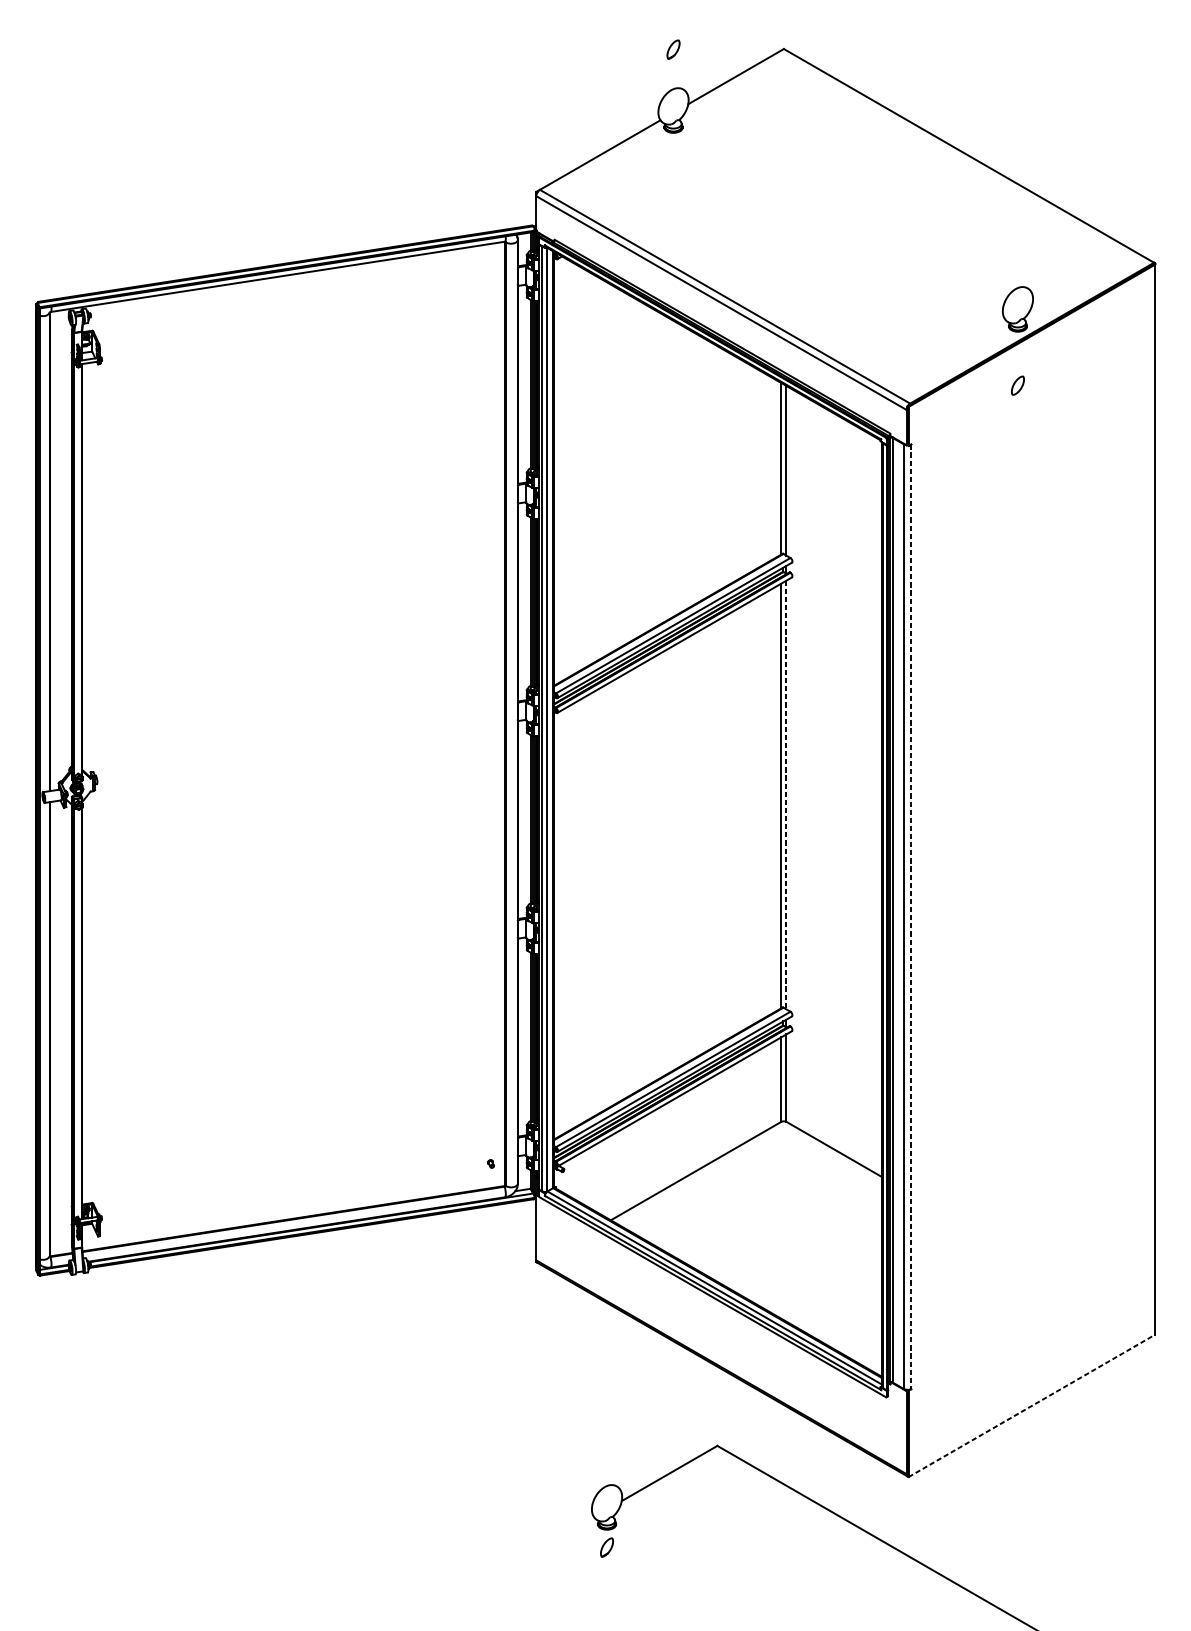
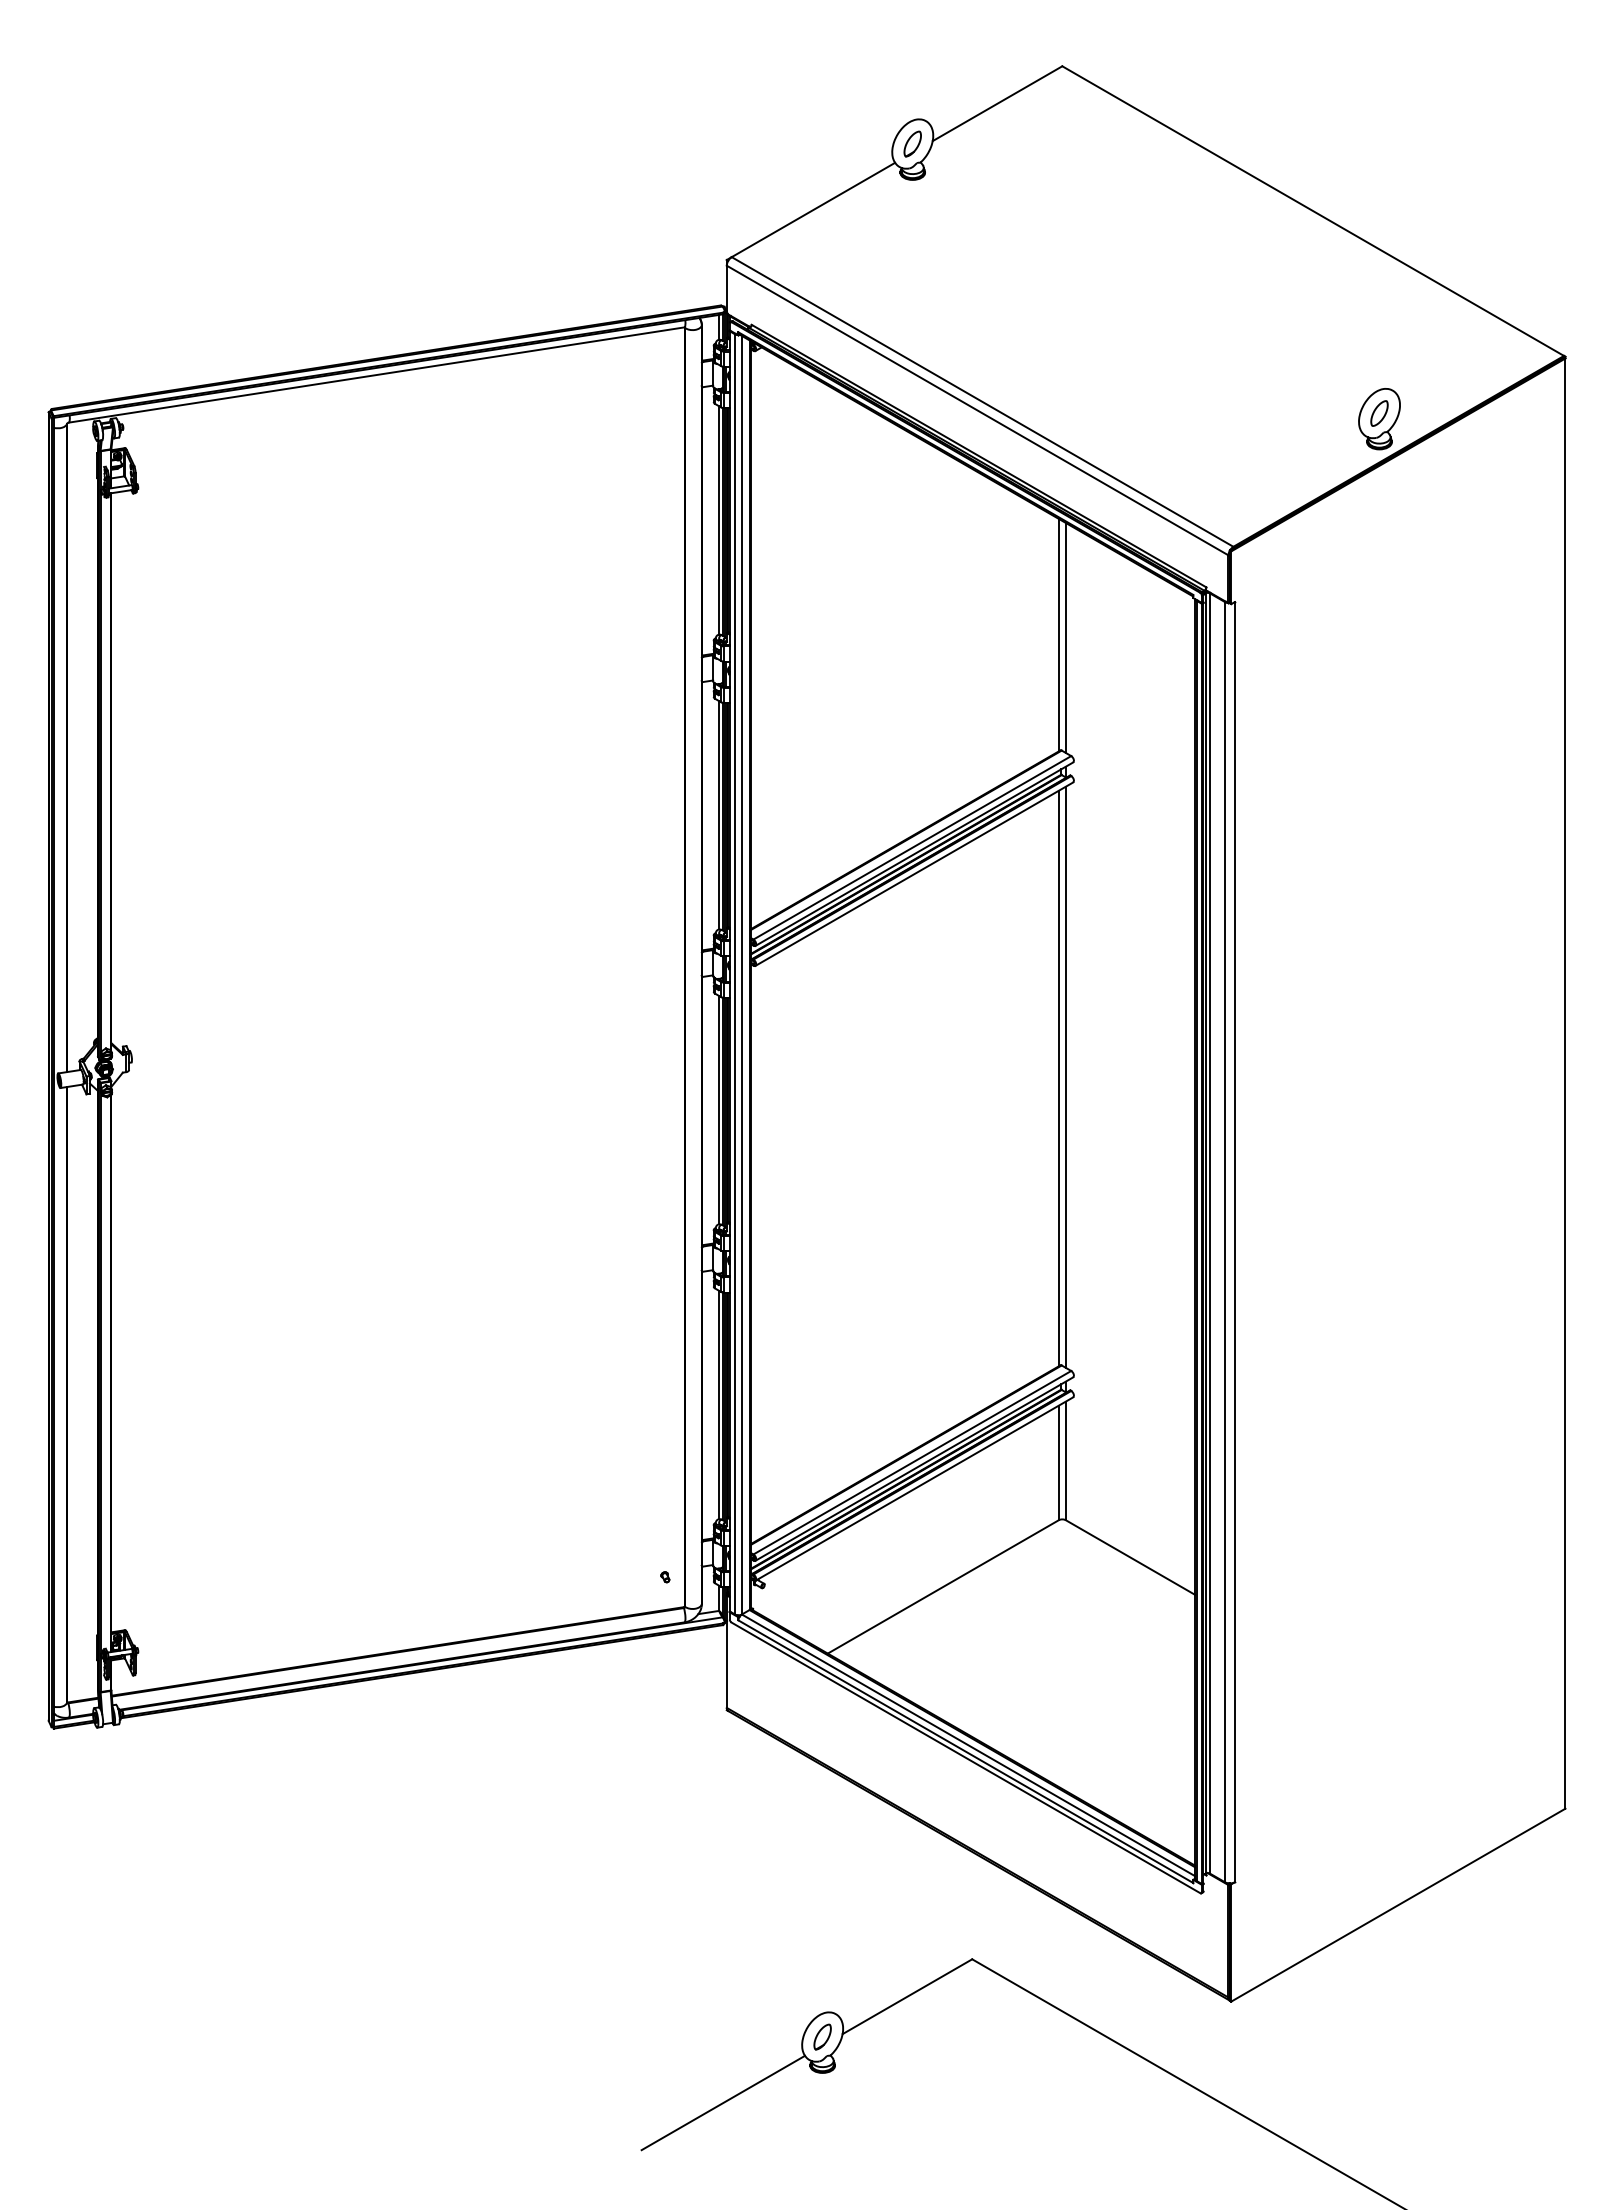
part: (673, 49) -> (912, 143), moved
part: (1017, 385) -> (1379, 413), moved
line: (786, 795) -> (1065, 1077), dashed -> solid
line: (910, 916) -> (1234, 1242), dashed -> solid
line: (1031, 1406) -> (1398, 1905), dashed -> solid
part: (606, 1547) -> (822, 2036), moved
line: (533, 1551) -> (723, 2102), added

